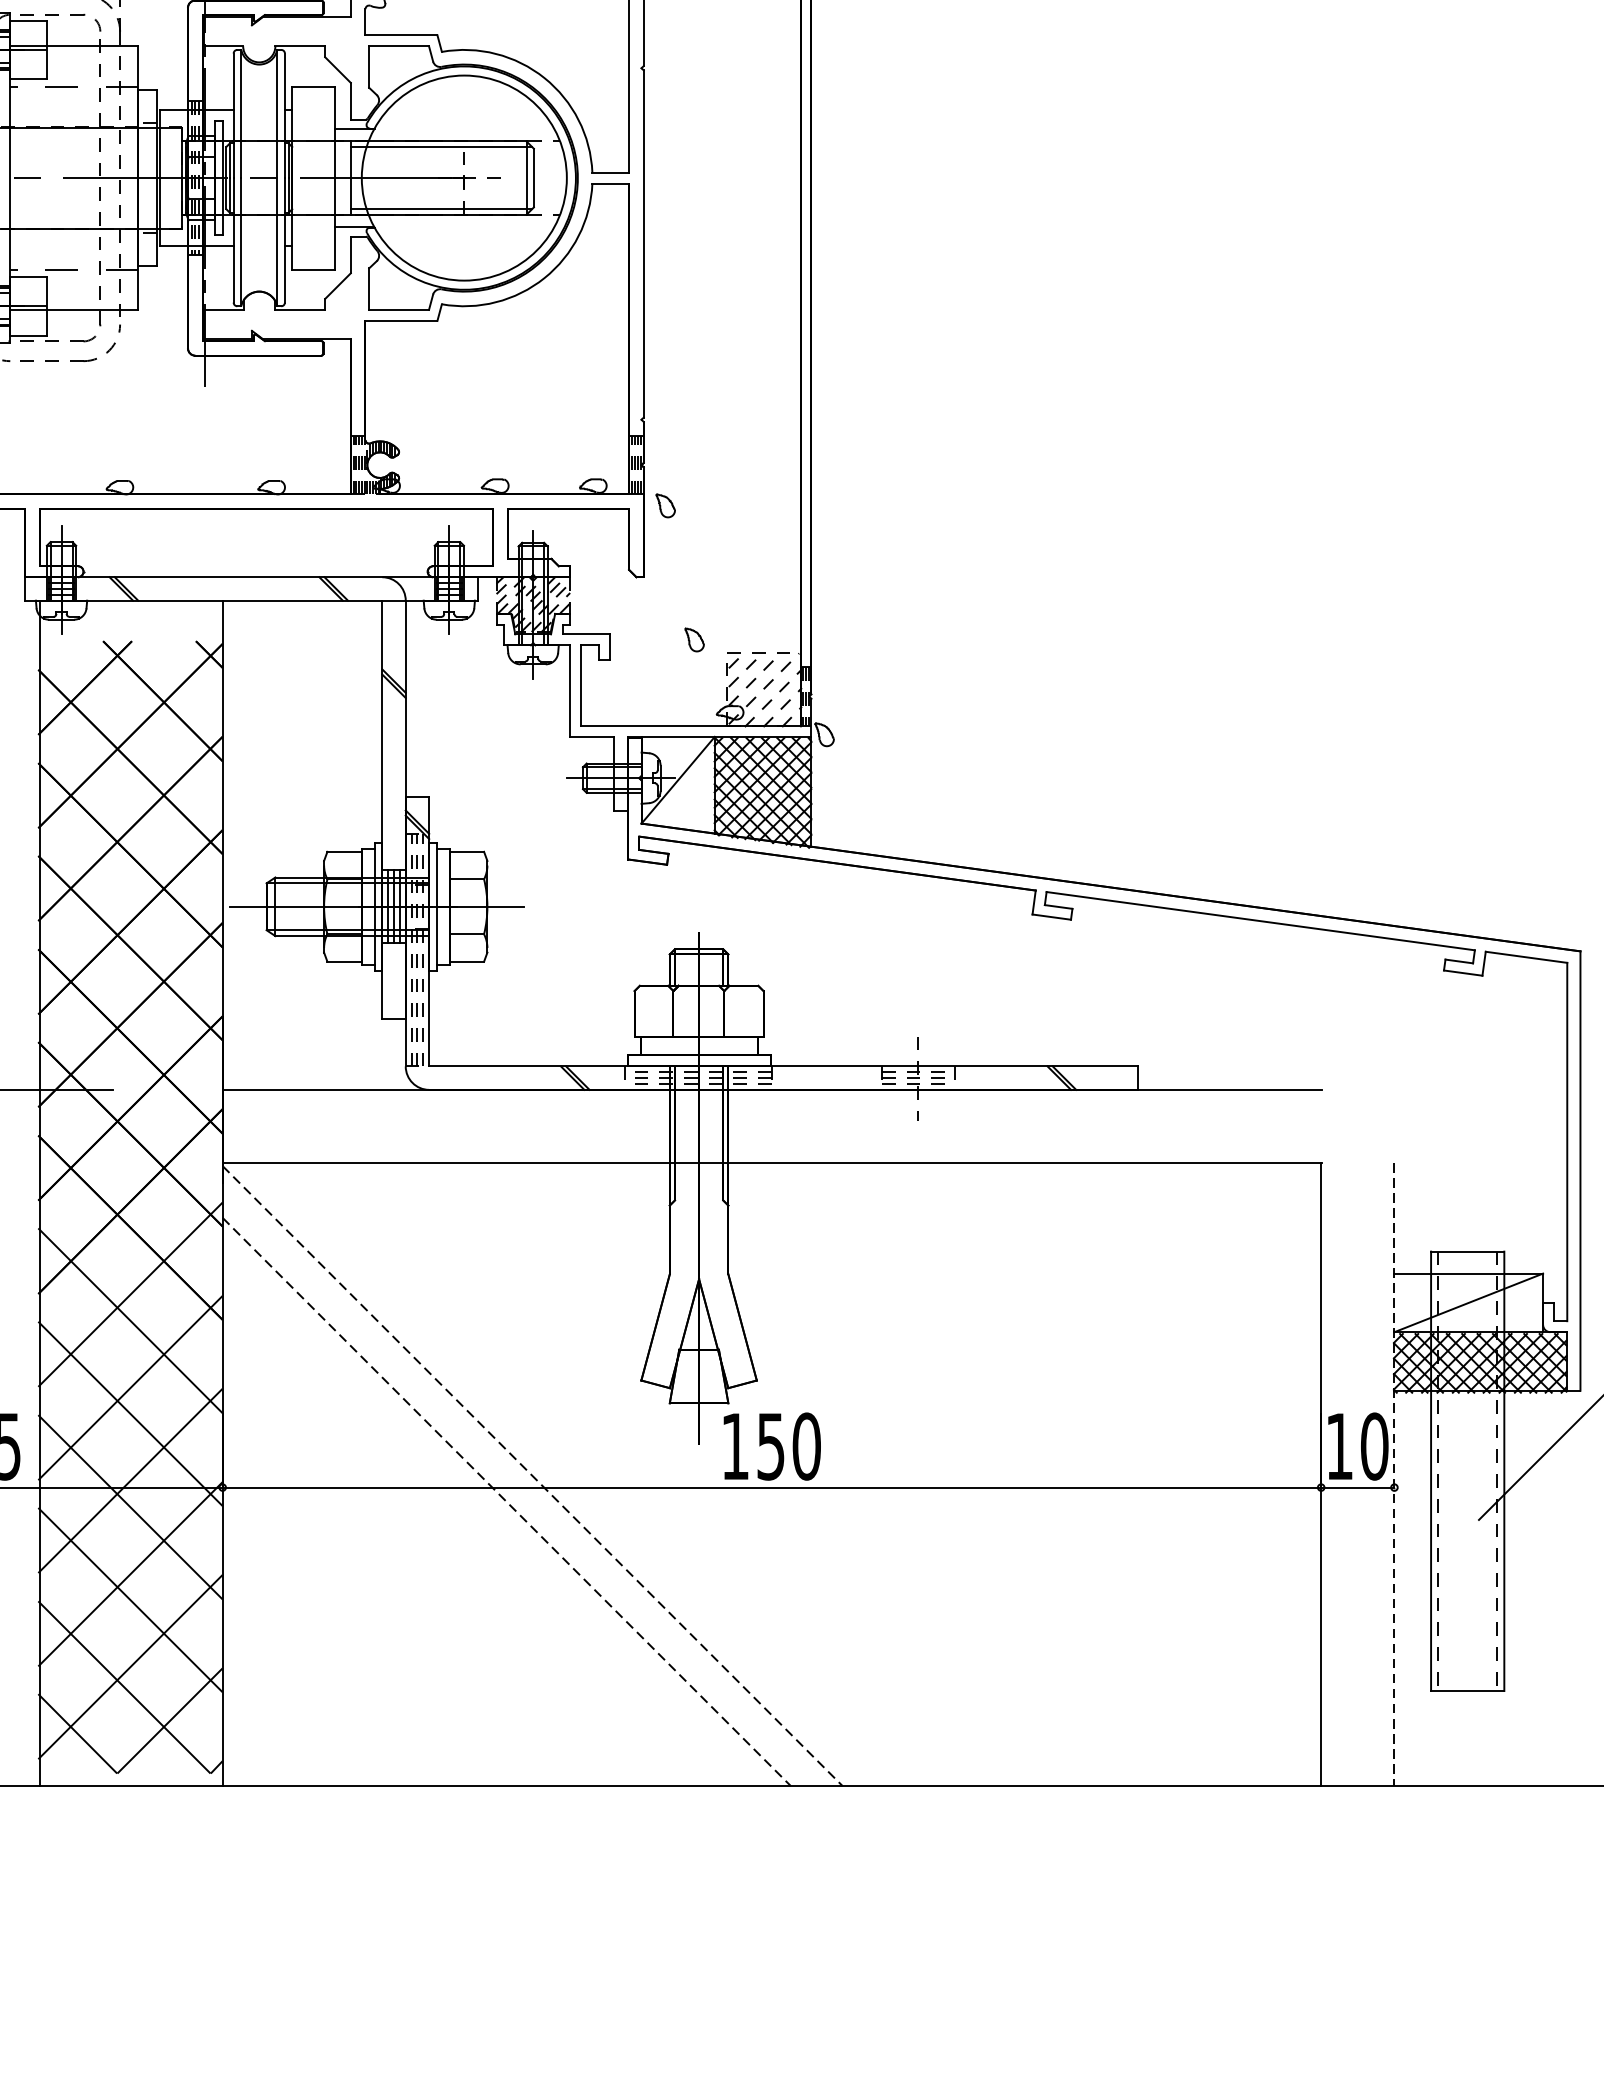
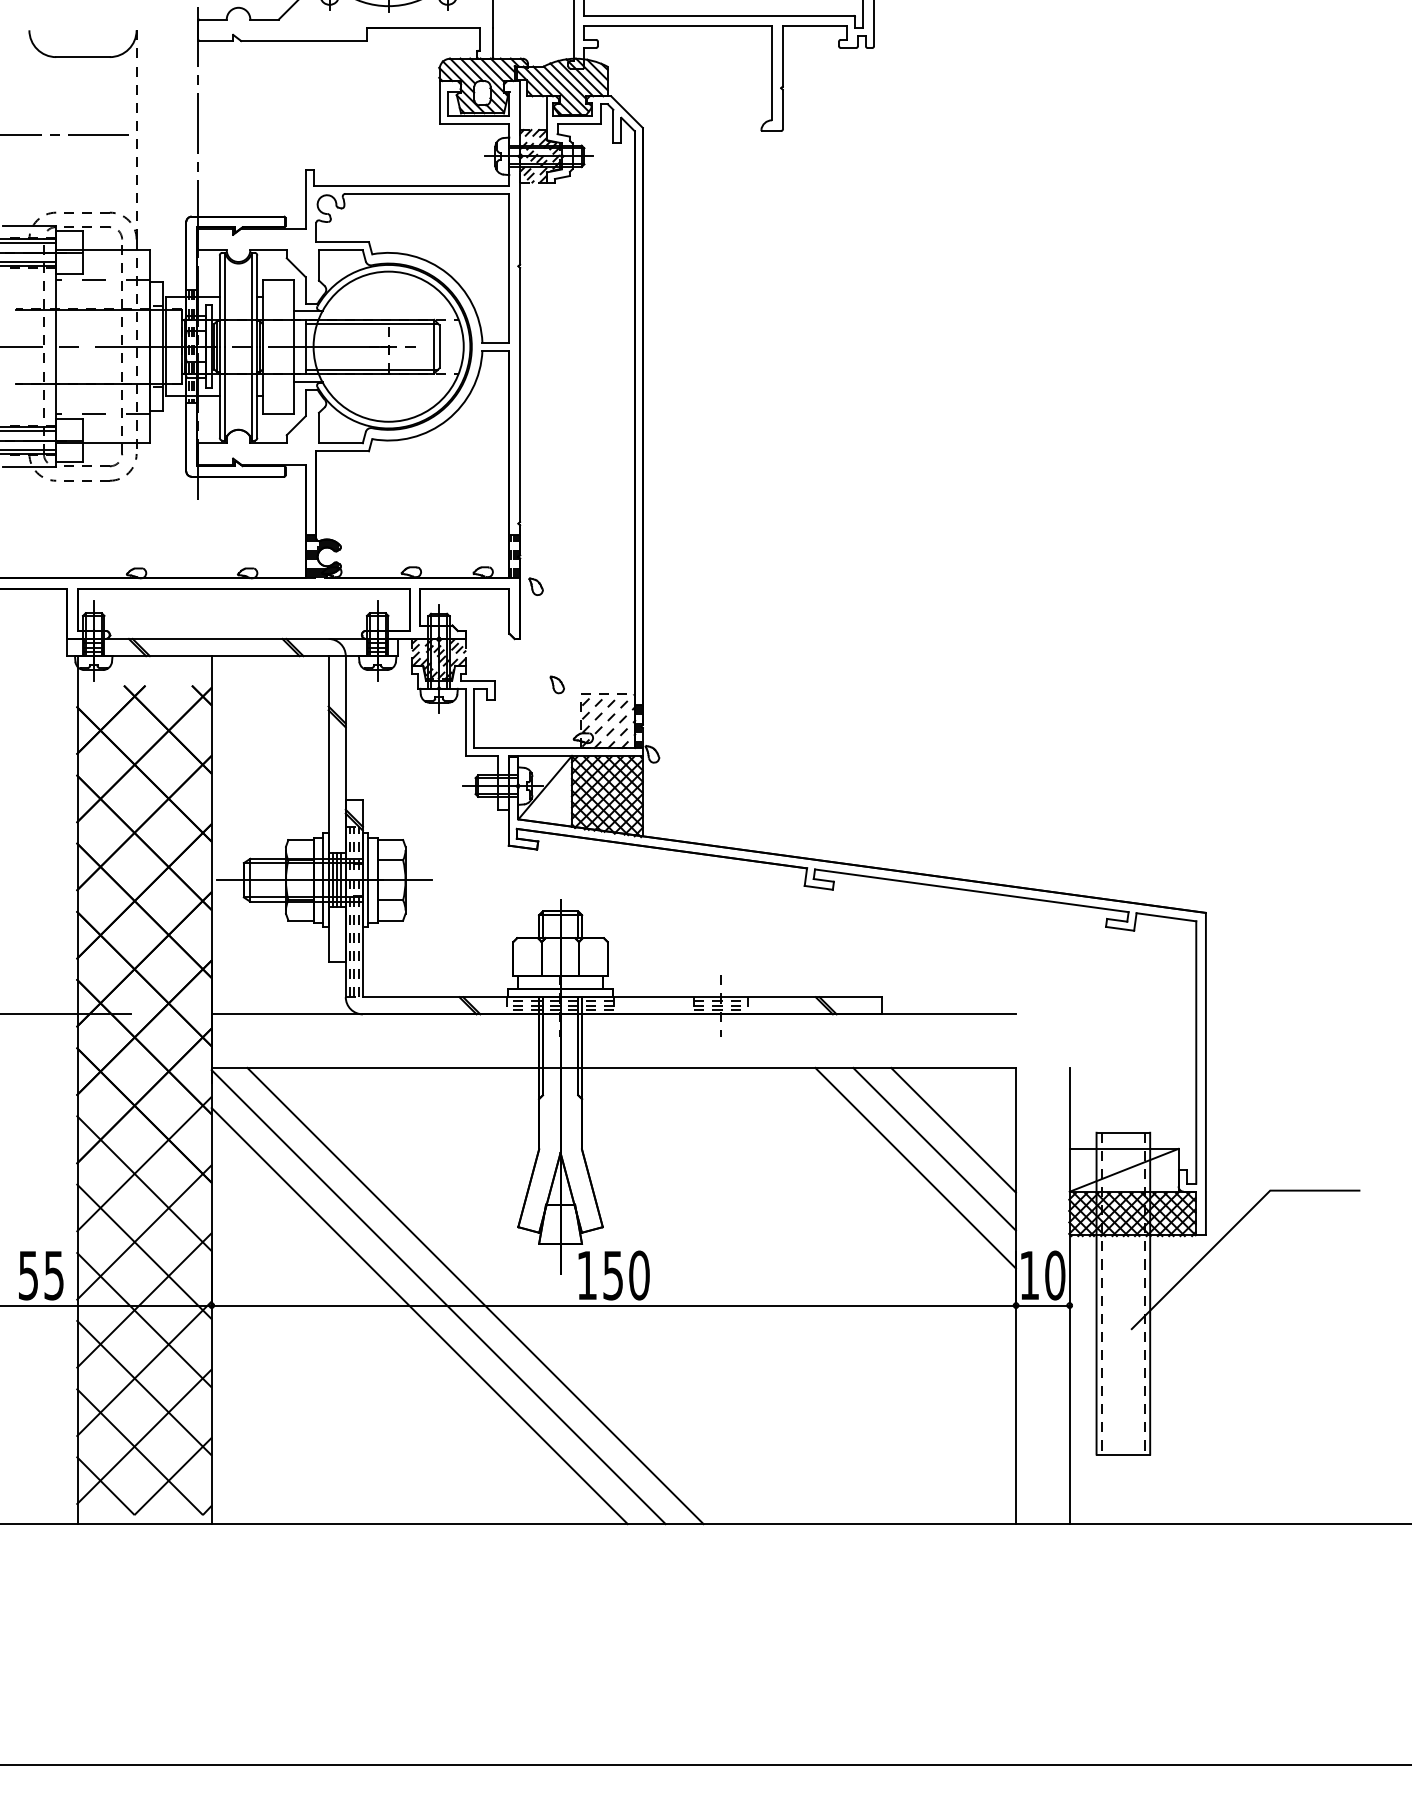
line: (1235, 1247) -> (953, 1129), added
line: (1209, 1273) -> (934, 1148), added
line: (1183, 1299) -> (915, 1167), added
line: (582, 1473) -> (475, 1295), added
line: (1394, 1475) -> (1069, 1296), dashed -> solid
line: (532, 1476) -> (438, 1297), dashed -> solid
line: (507, 1502) -> (420, 1316), dashed -> solid

